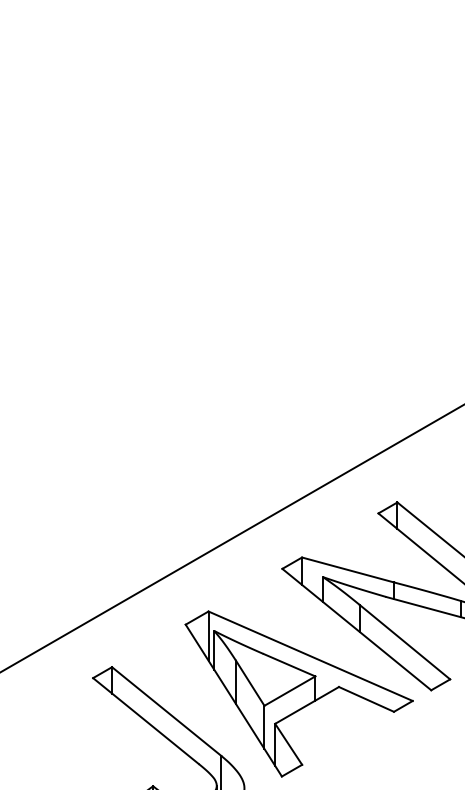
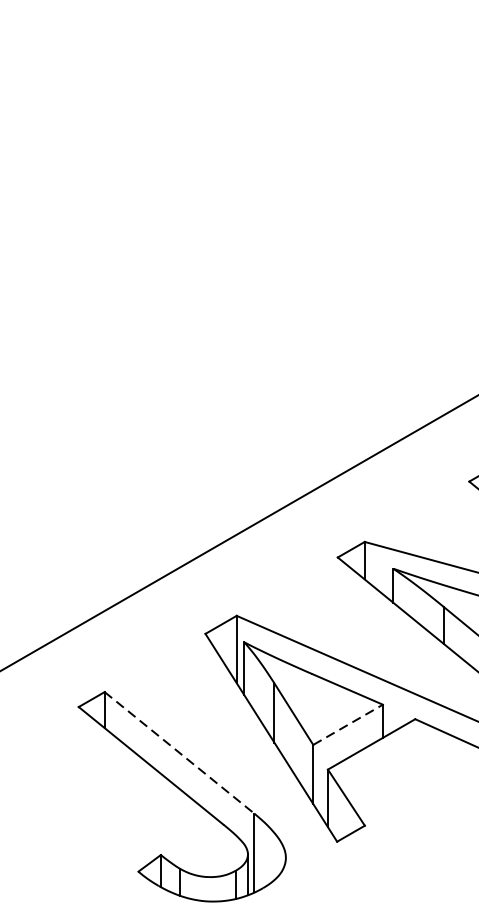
line: (290, 690) -> (348, 723), solid -> dashed
line: (167, 711) -> (180, 752), solid -> dashed

